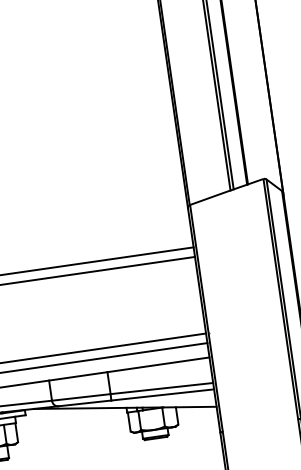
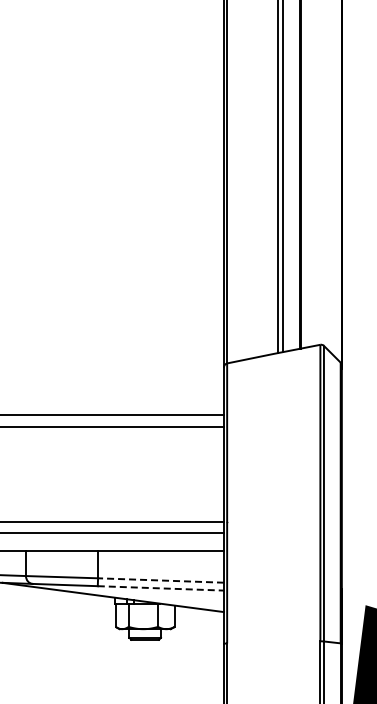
line: (162, 388) -> (161, 580), solid -> dashed
line: (163, 394) -> (161, 588), solid -> dashed

